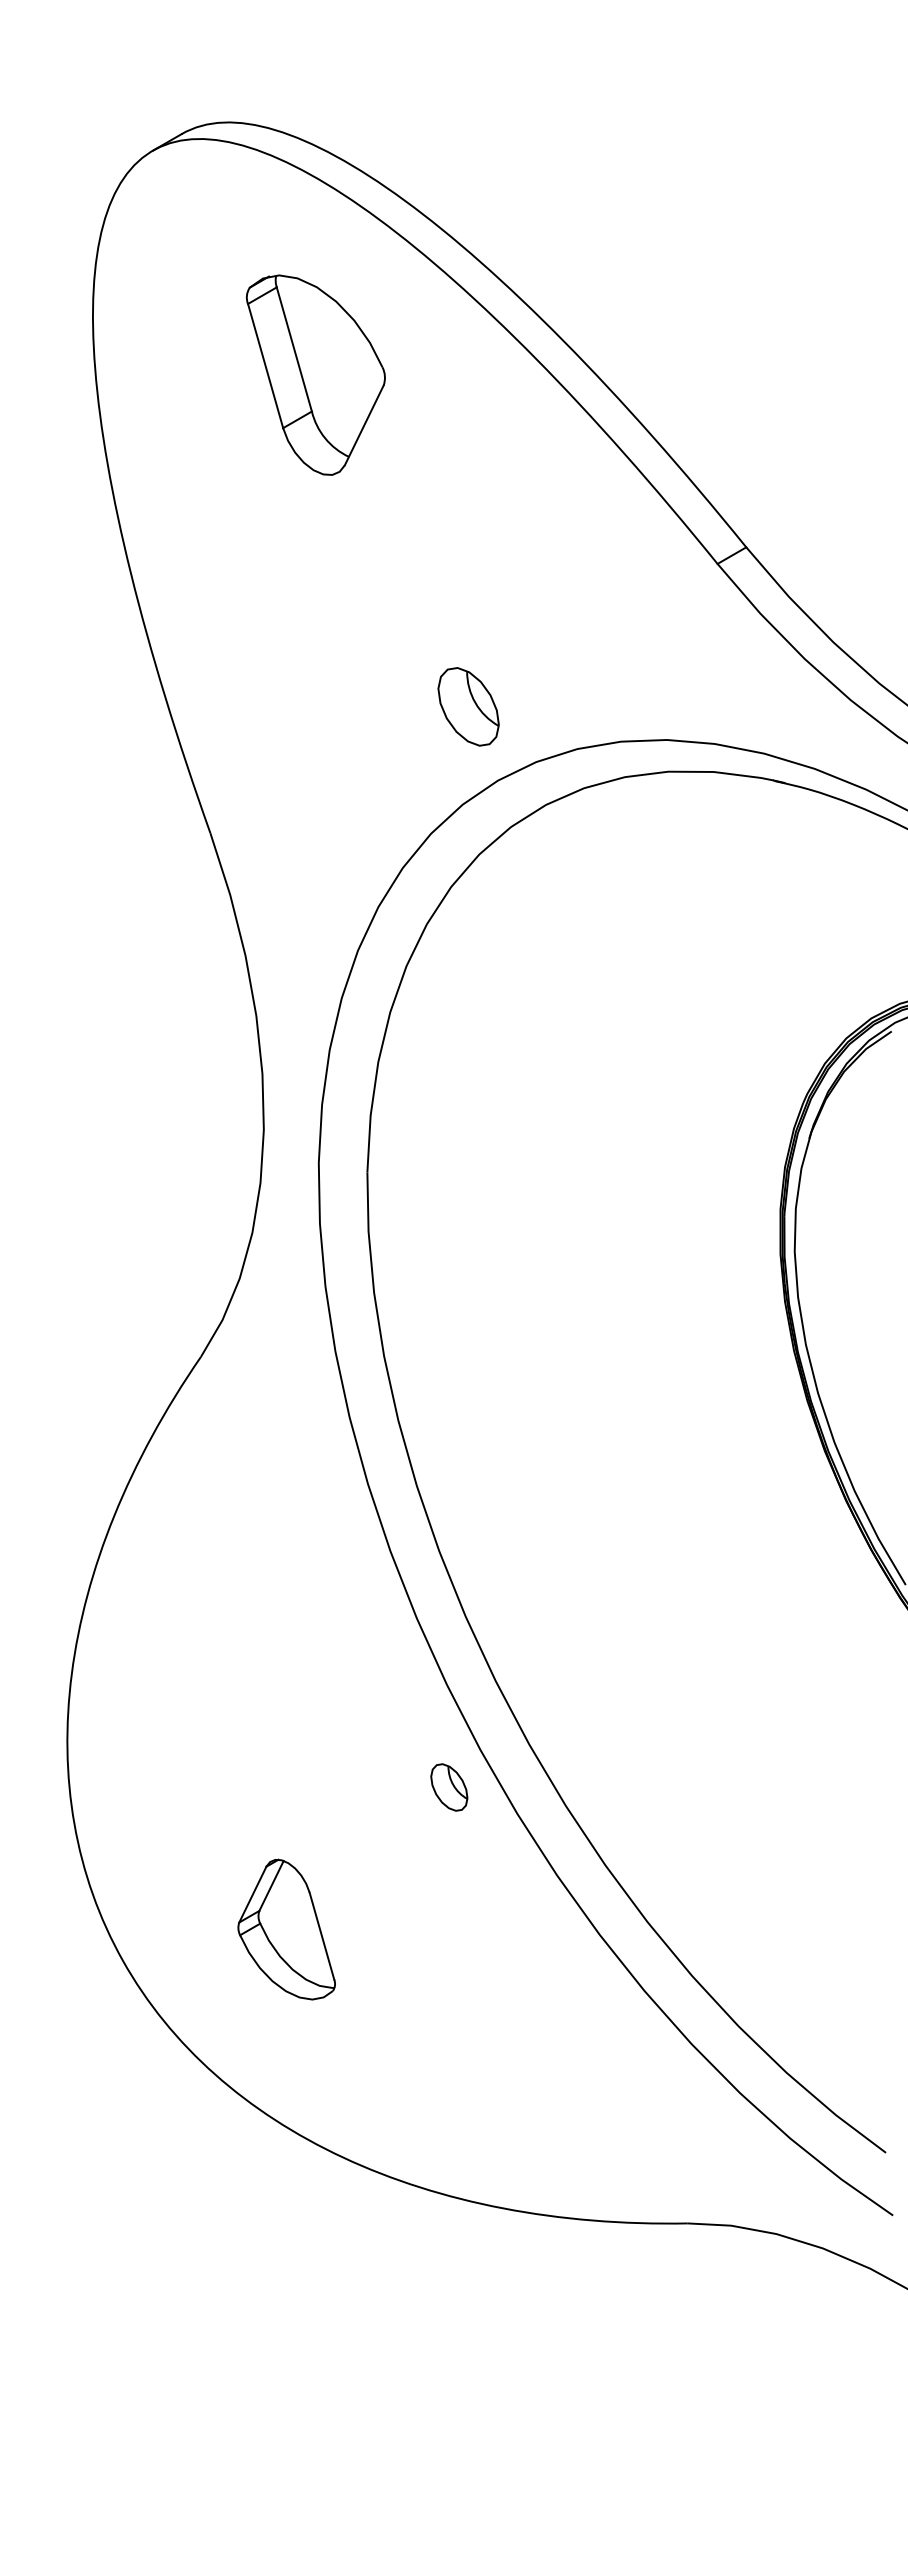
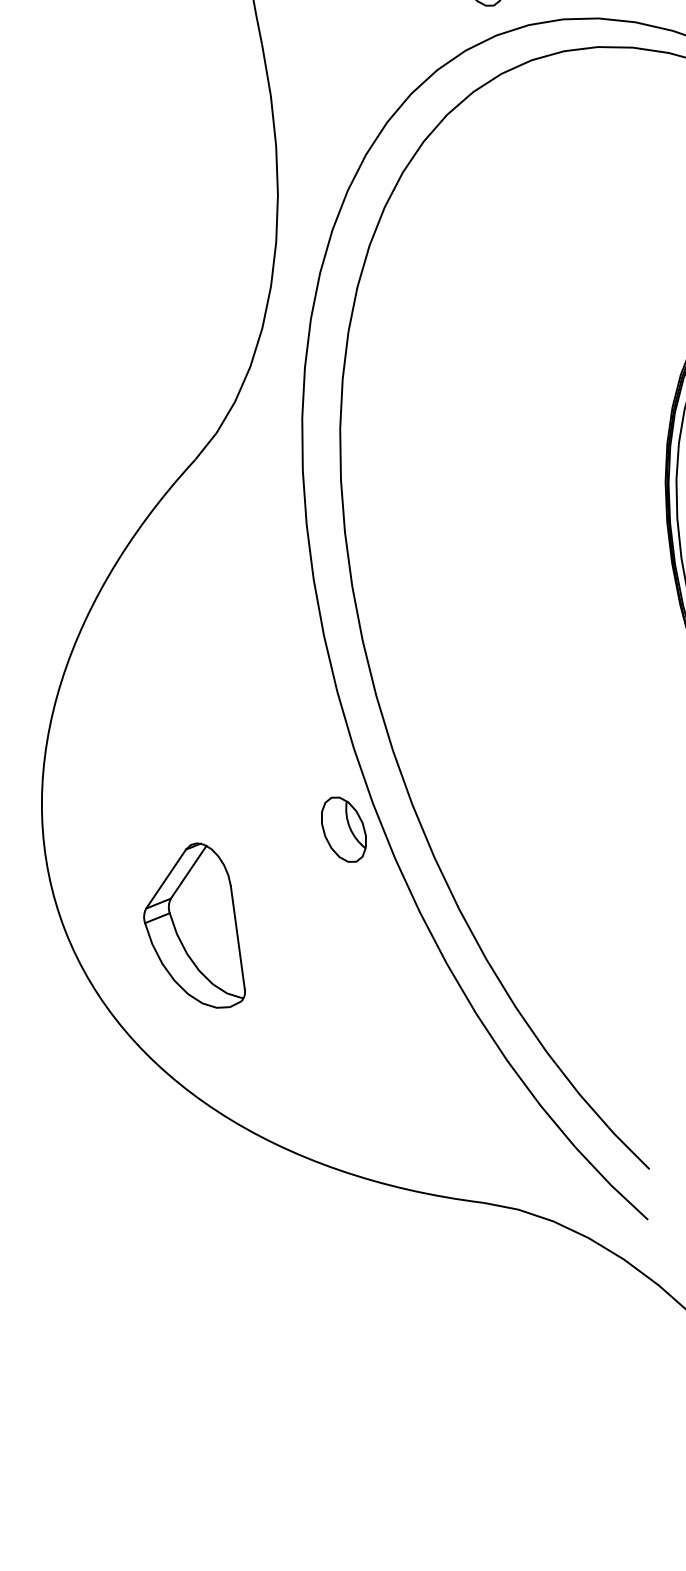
part: (449, 1787) -> (344, 829), size x1.67
part: (286, 1929) -> (198, 924), size x1.43

